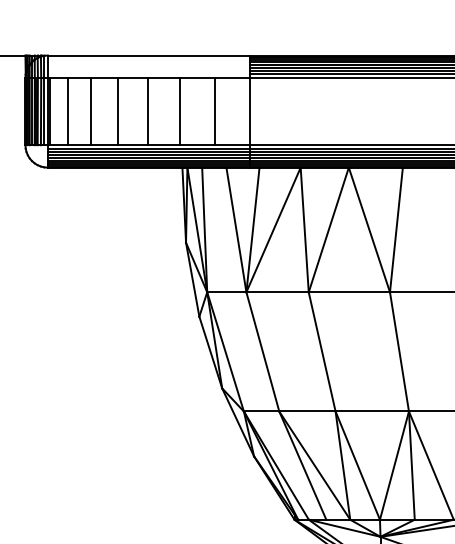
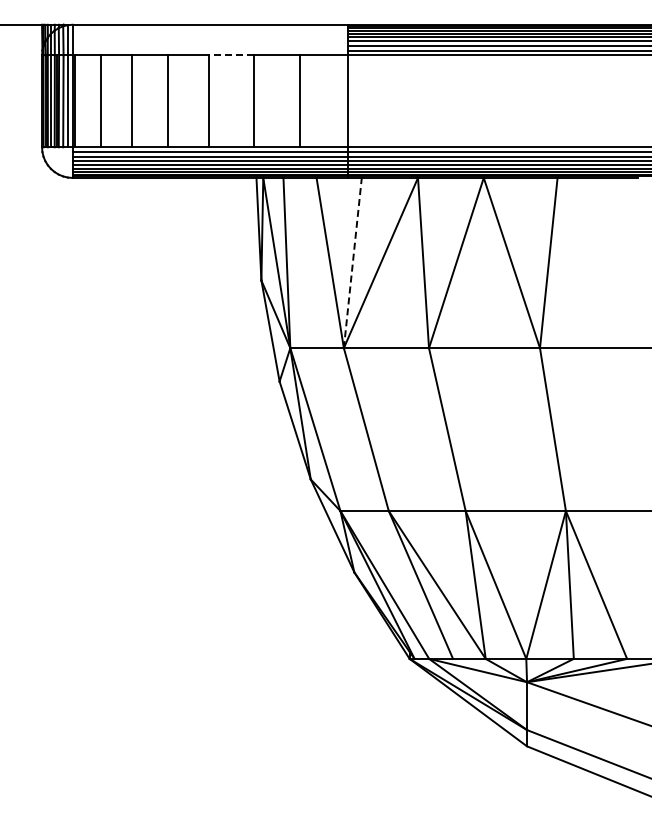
line: (164, 78) -> (231, 55), solid -> dashed
line: (252, 230) -> (352, 263), solid -> dashed

